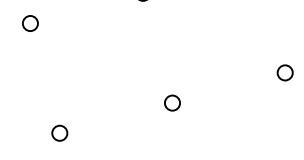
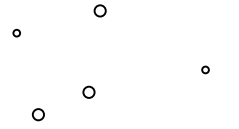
circle: (30, 22) -> (16, 32), size x0.6
circle: (285, 72) -> (205, 69), size x0.6
circle: (171, 102) -> (88, 91), moved

